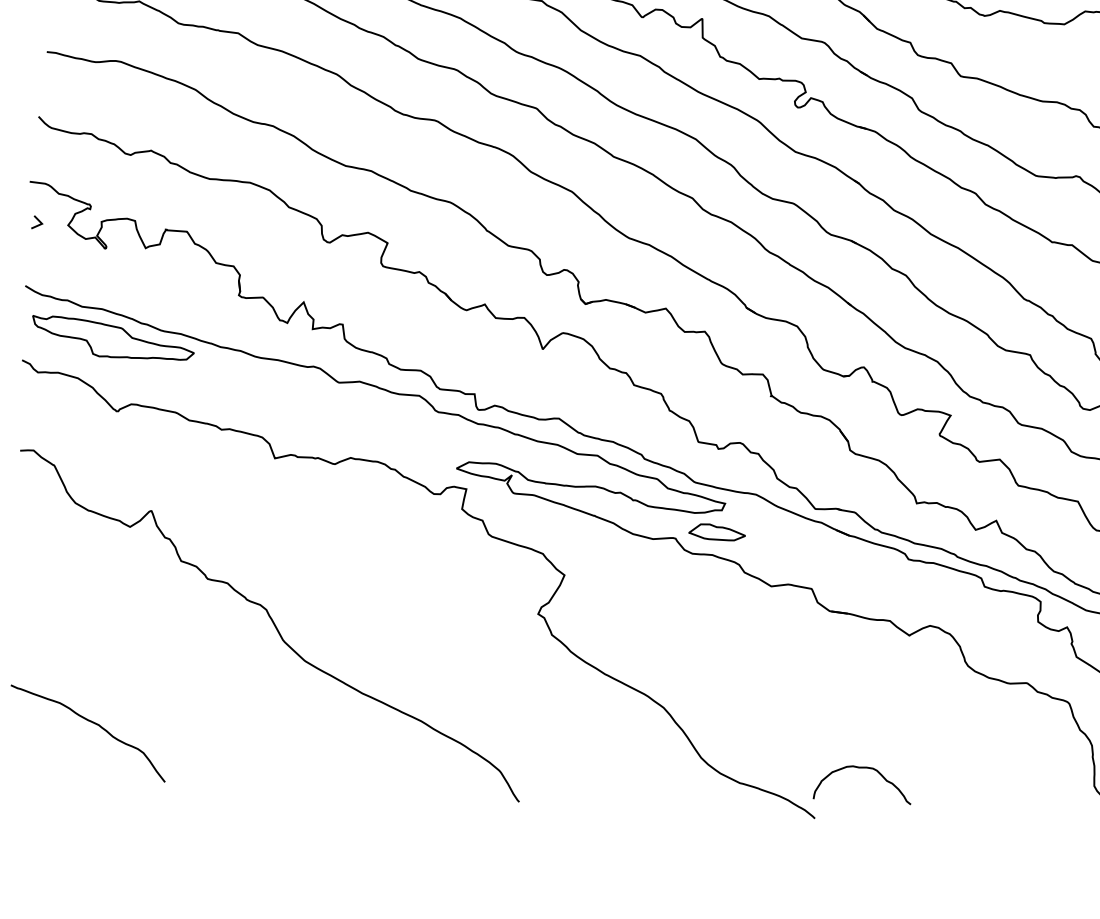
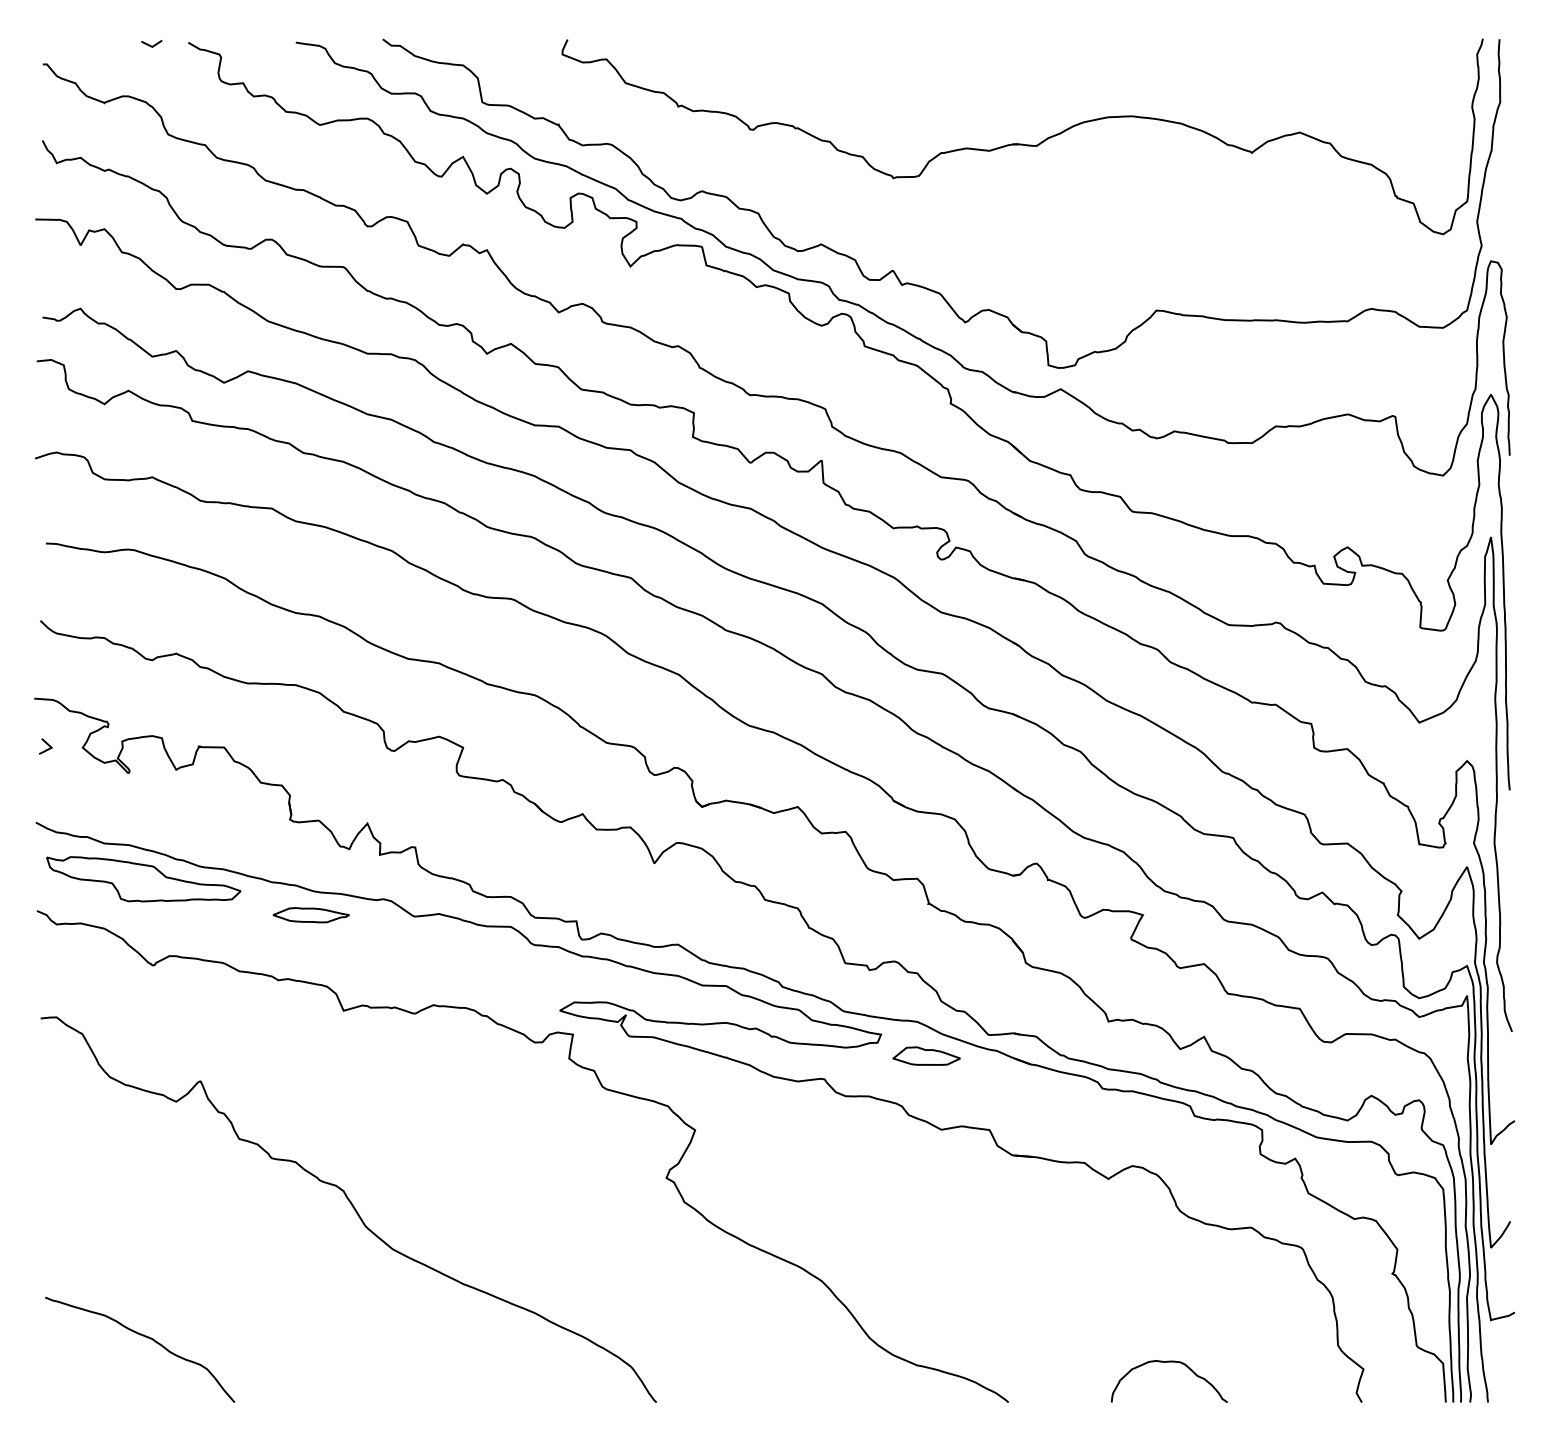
part: (251, 376) -> (310, 915), added
part: (717, 531) -> (926, 1055), moved
curve: (863, 768) -> (1168, 1362), moved

